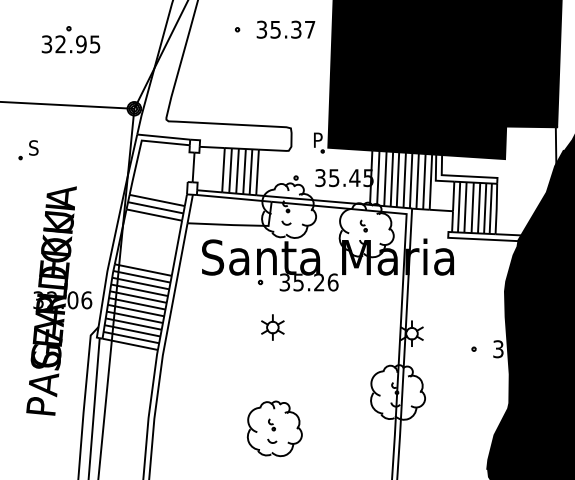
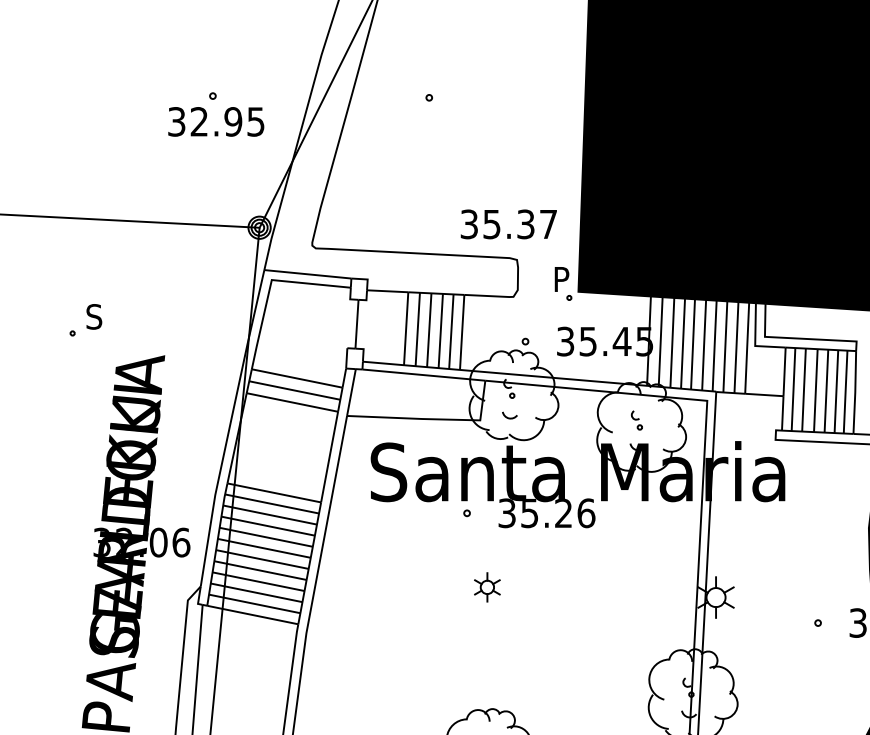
text: (285, 29) -> (508, 223), moved
part: (70, 39) -> (215, 113), moved
part: (28, 150) -> (85, 320), moved
part: (272, 327) -> (486, 587), size x0.7

